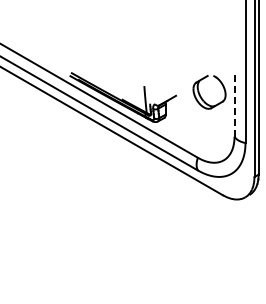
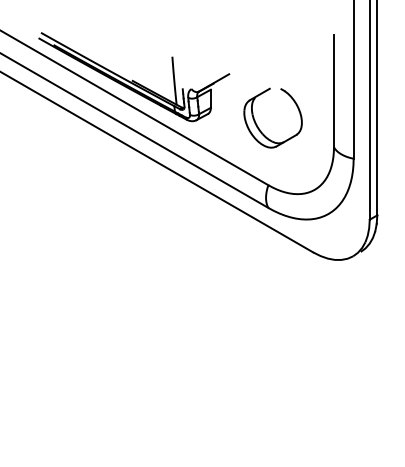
part: (202, 97) -> (260, 127), moved
line: (234, 104) -> (333, 89), dashed -> solid

